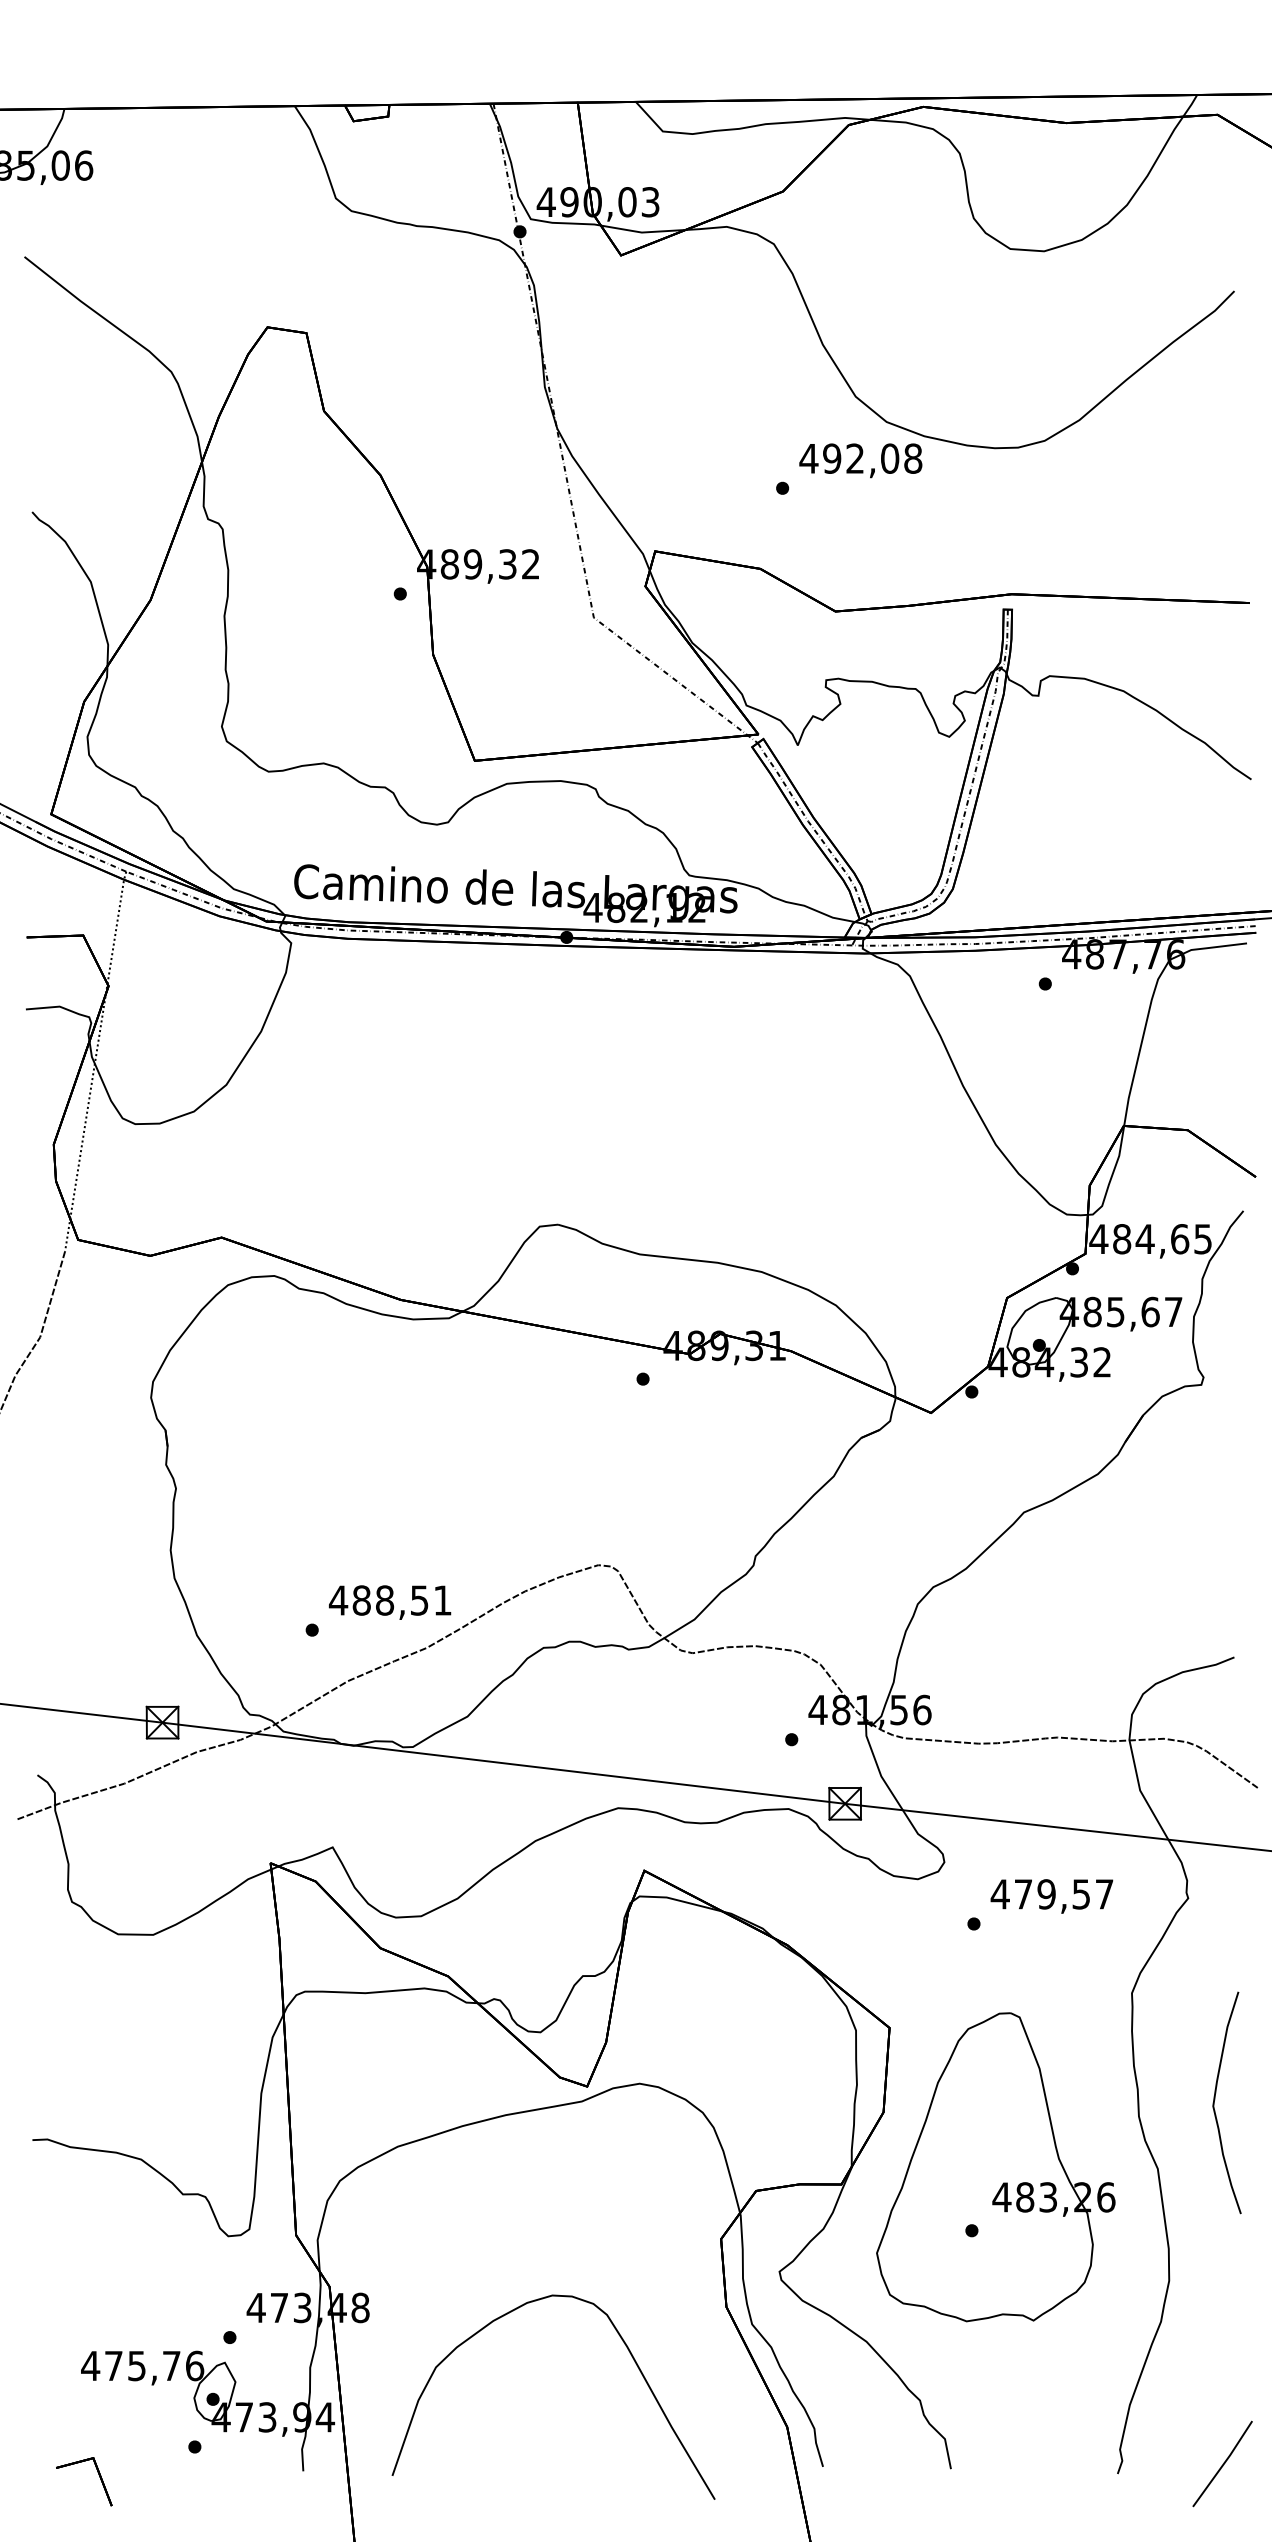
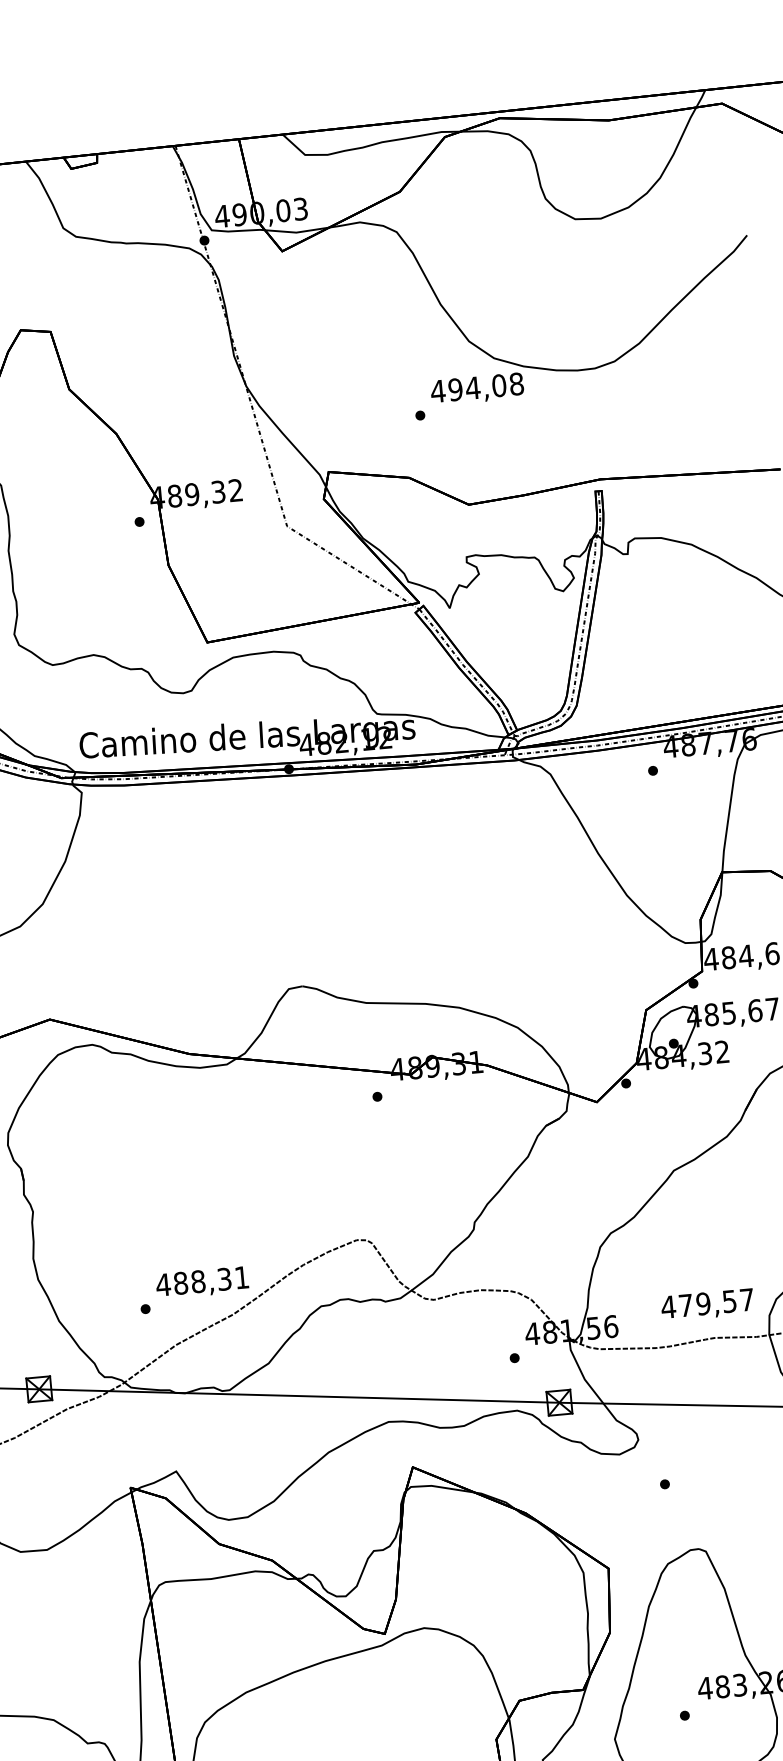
text: (854, 458) -> (472, 388), 492,08 -> 494,08
text: (419, 1600) -> (224, 1279), 488,51 -> 488,31
text: (1051, 1896) -> (707, 1305), moved

